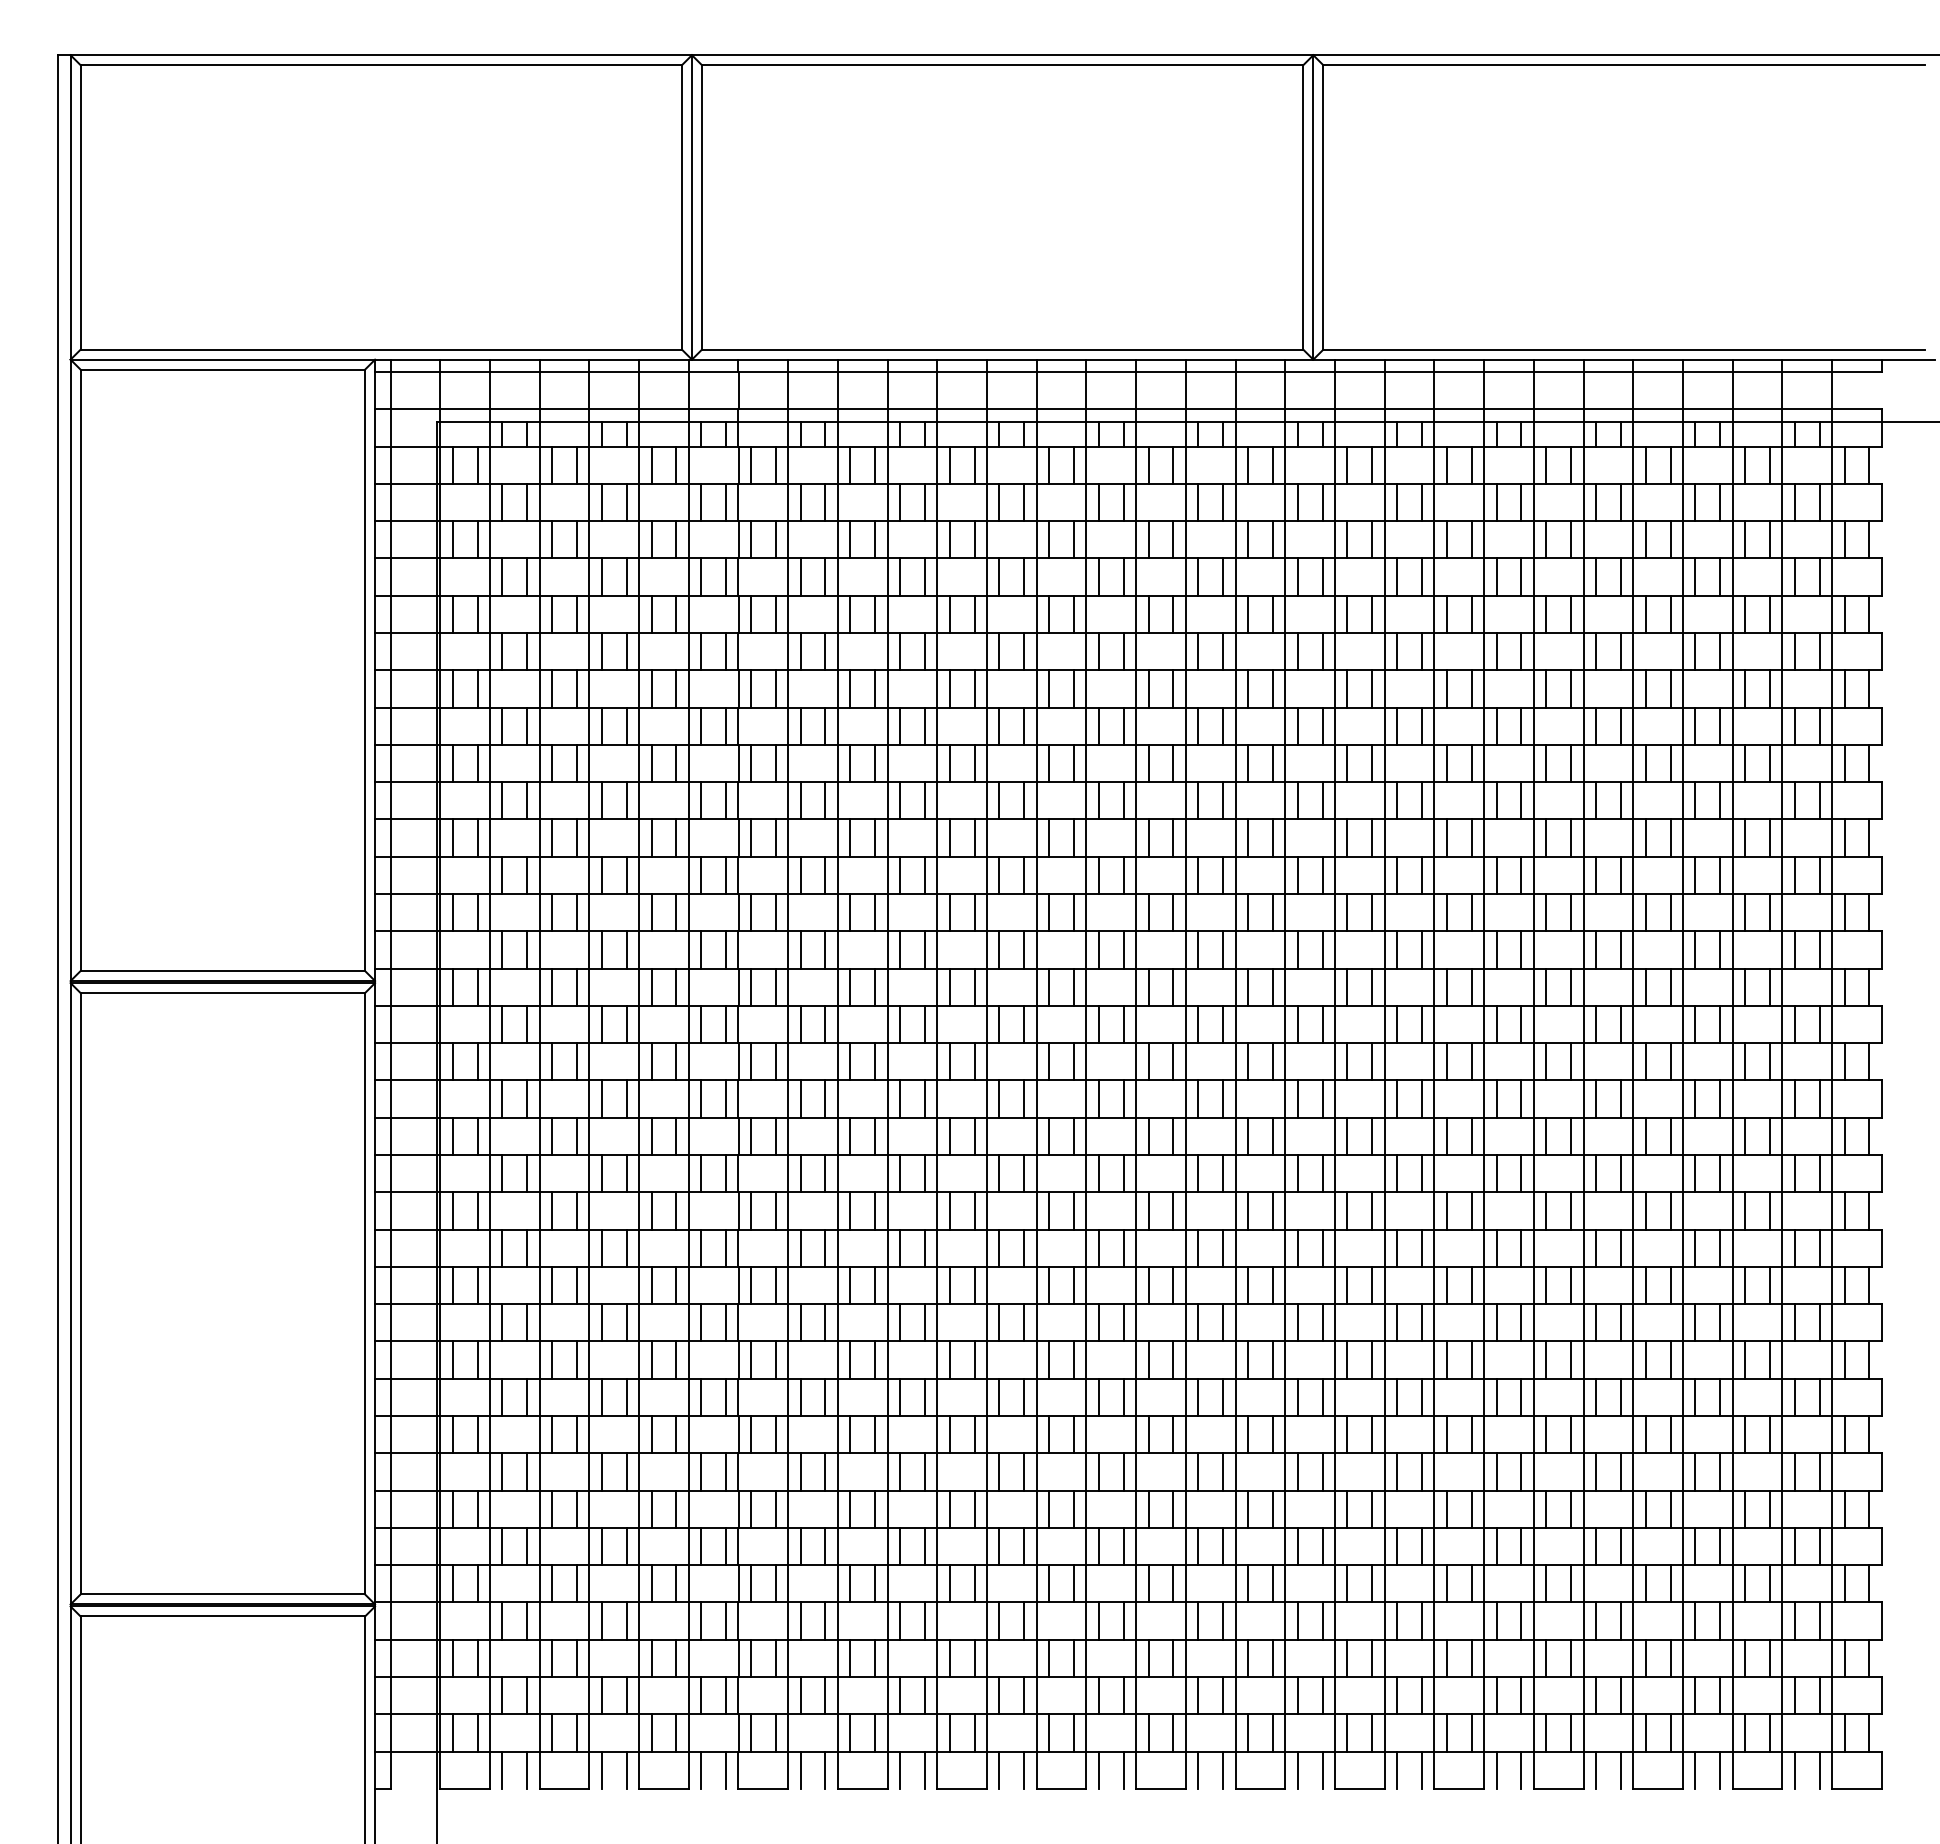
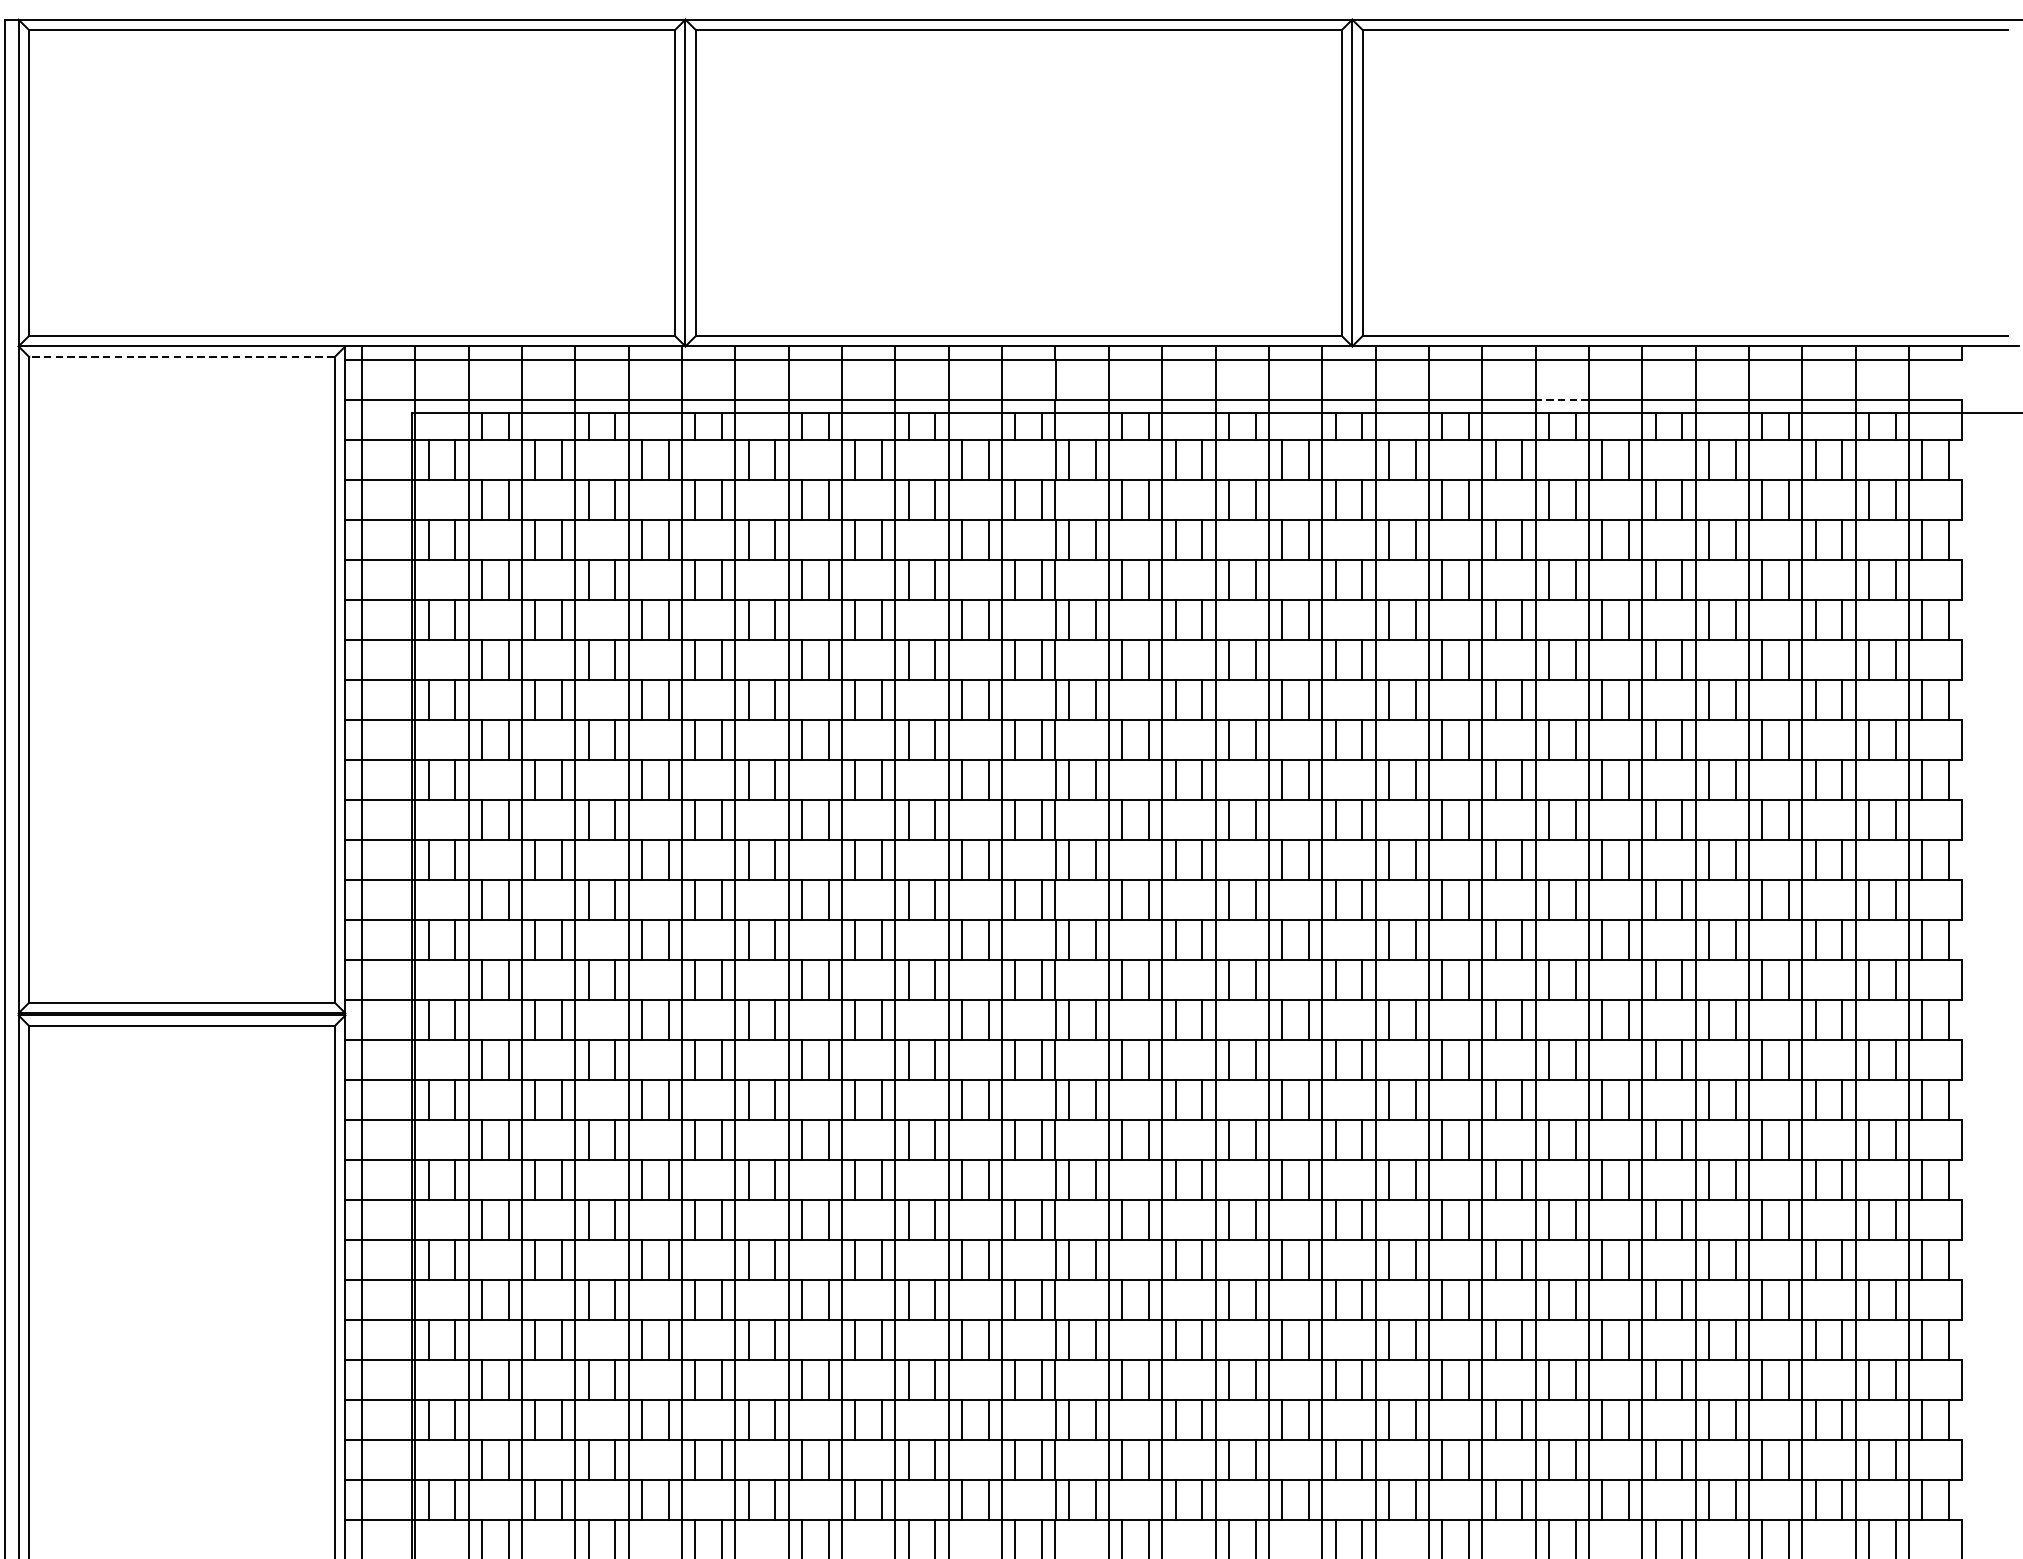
line: (222, 369) -> (181, 356), solid -> dashed
line: (1509, 409) -> (1562, 399), solid -> dashed

